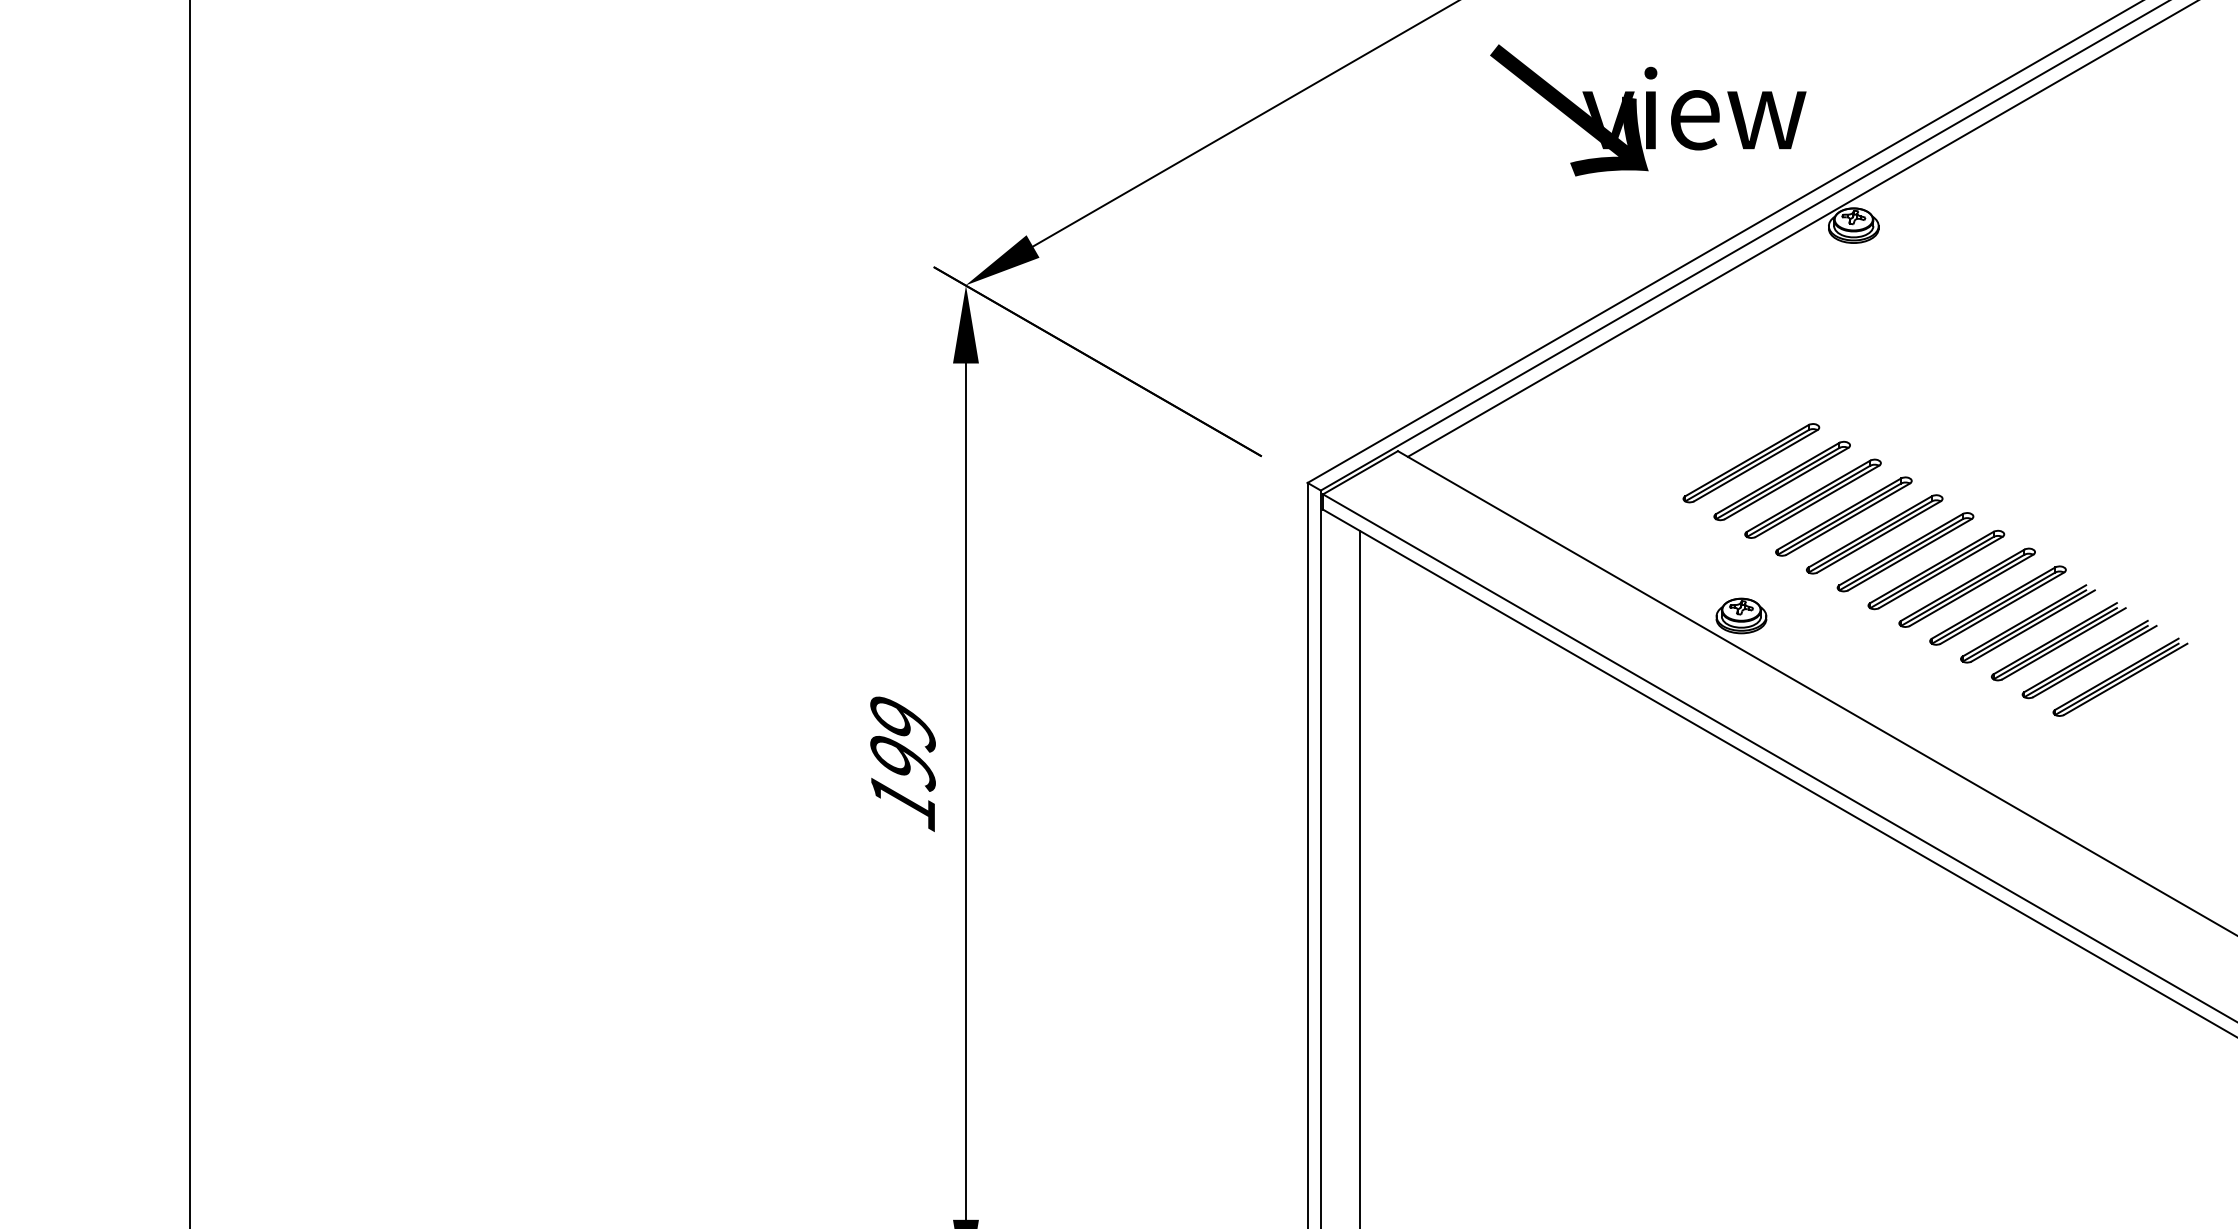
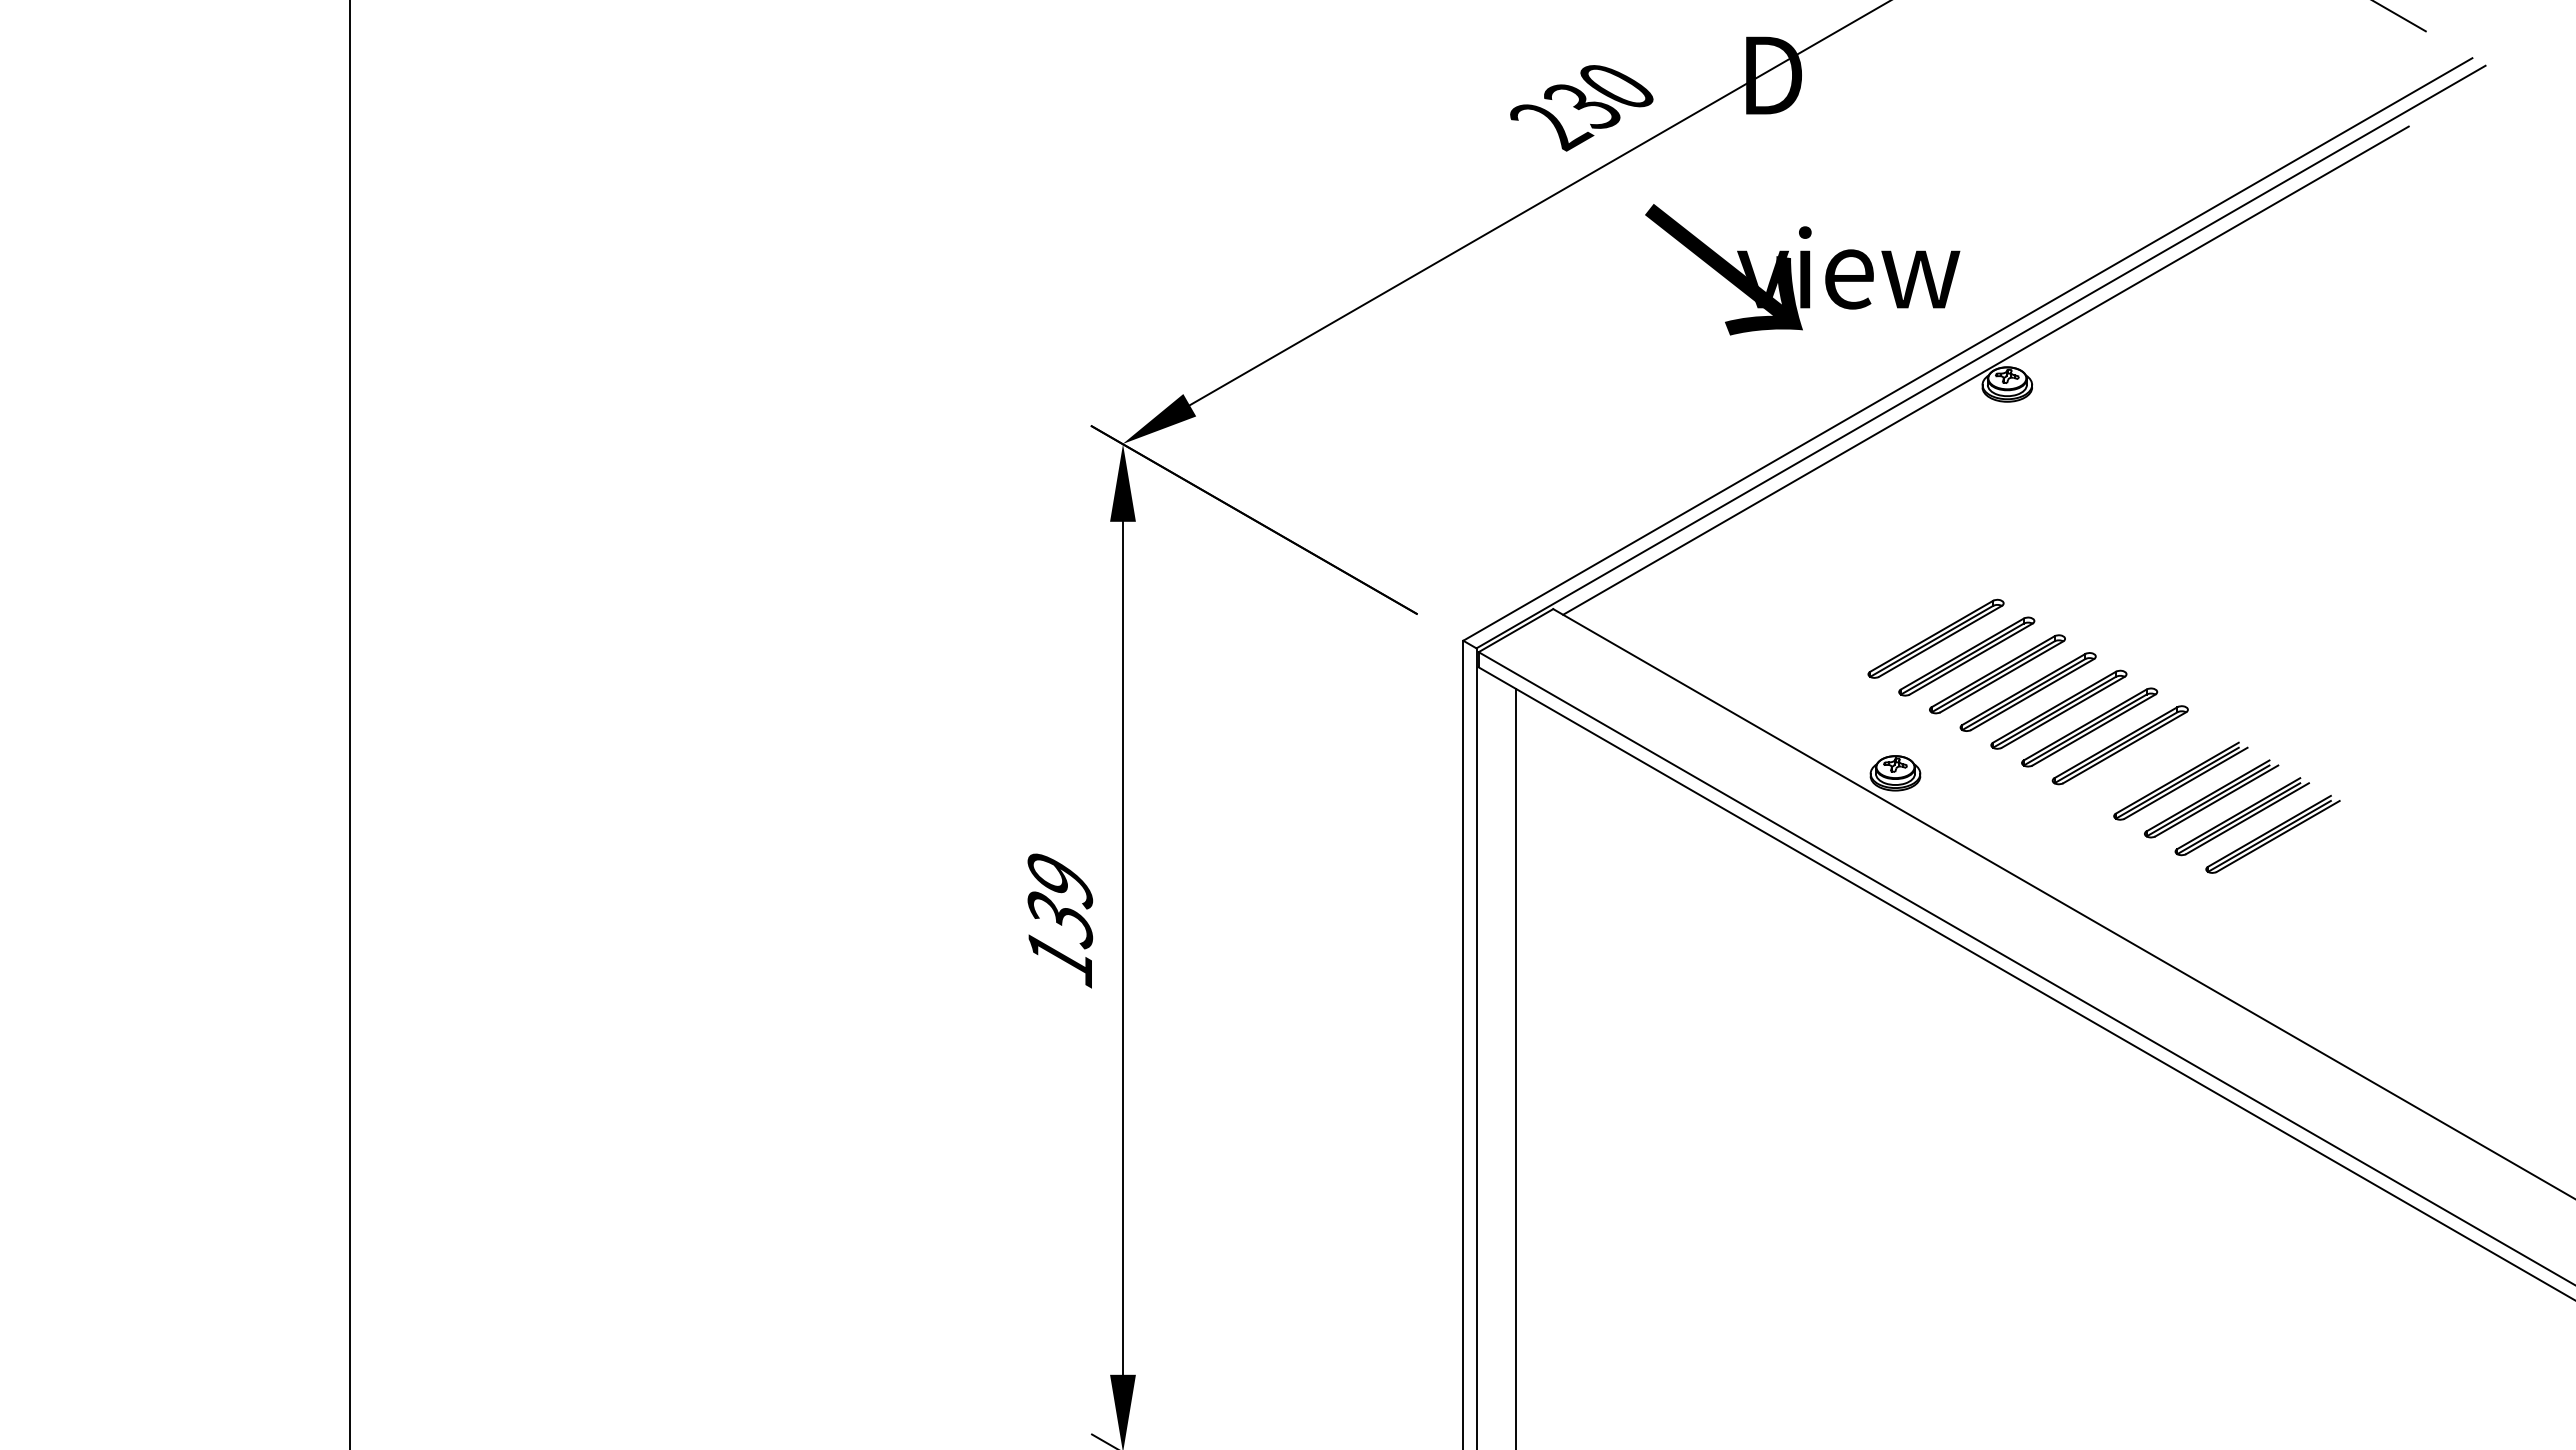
part: (1750, 463) -> (1904, 621), removed
part: (1997, 605) -> (2150, 762), removed
text: (903, 763) -> (1060, 920), 199 -> 139

